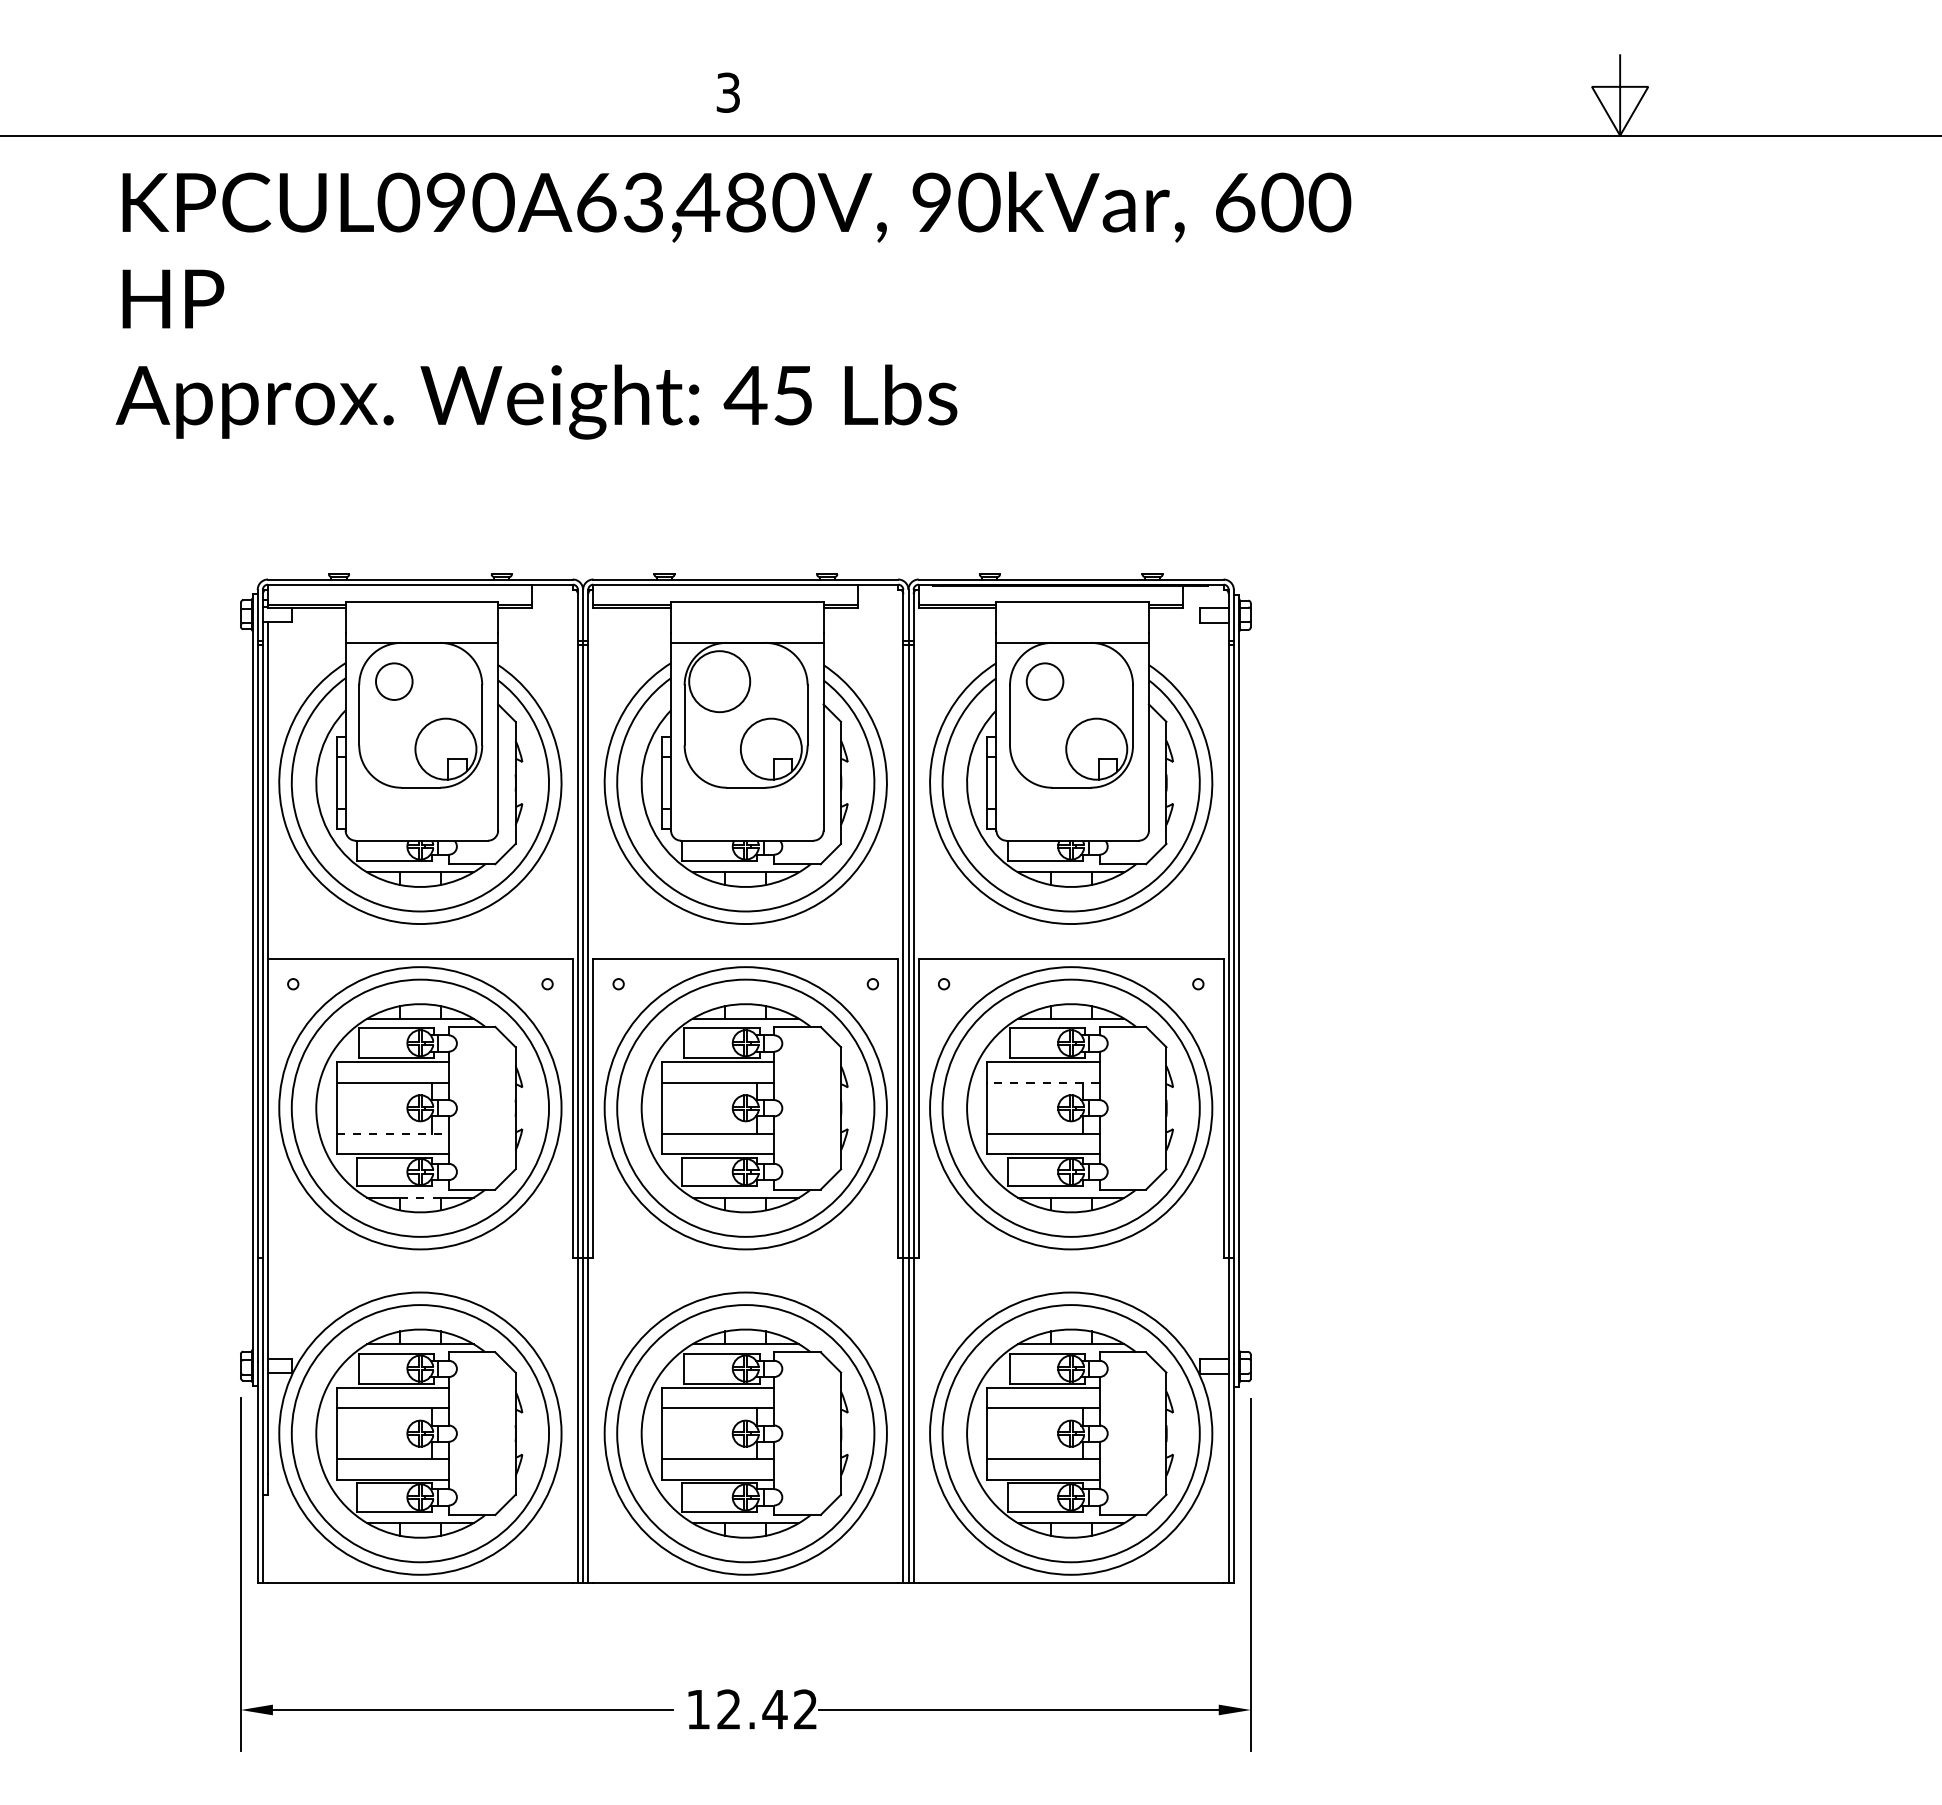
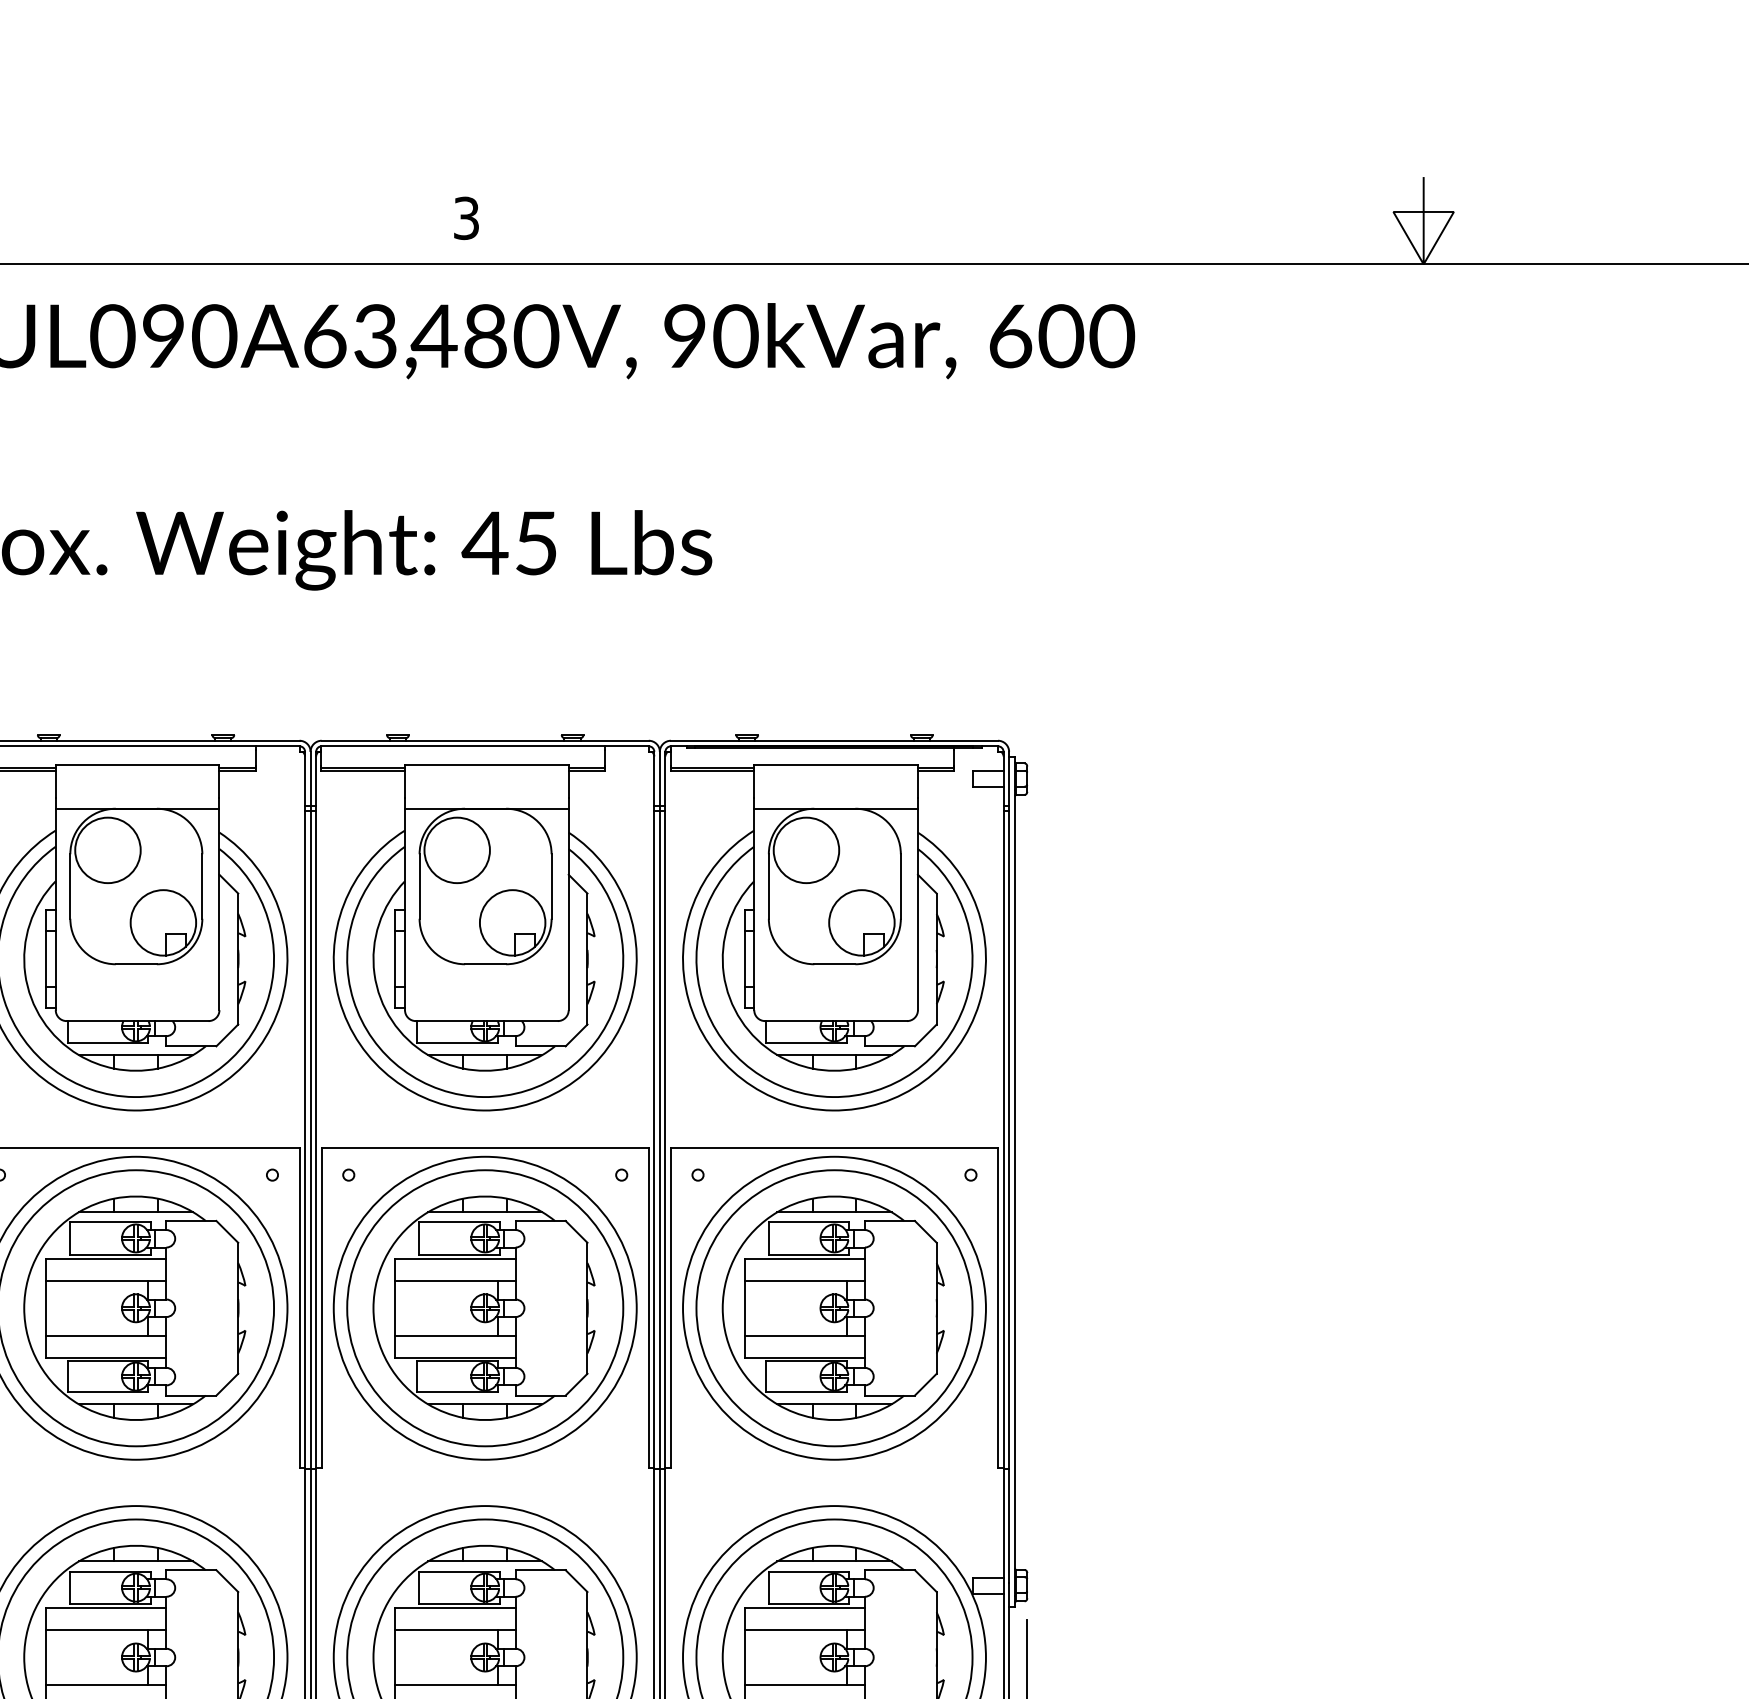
circle: (393, 681) -> (107, 850), size x1.67
circle: (1044, 681) -> (805, 850), size x1.67
line: (1043, 1082) -> (804, 1280), dashed -> solid
line: (393, 1133) -> (107, 1335), dashed -> solid
line: (420, 1197) -> (136, 1404), dashed -> solid

